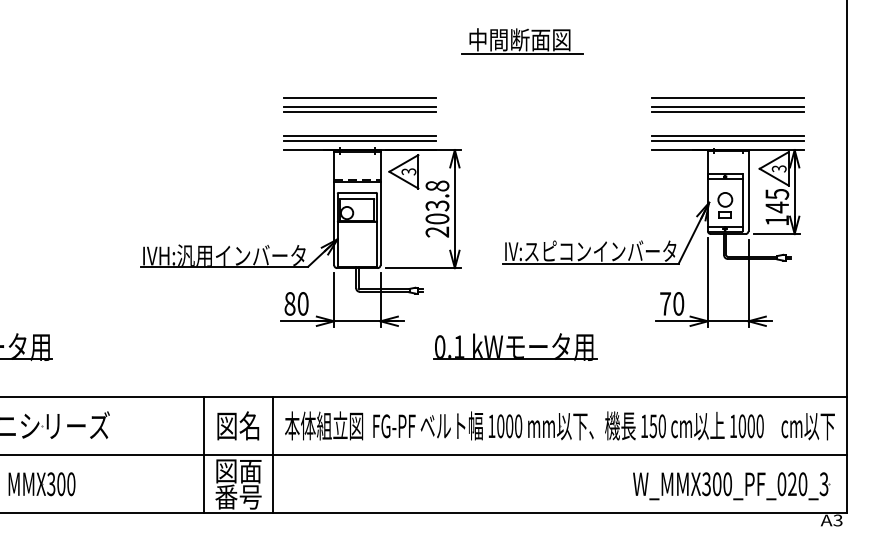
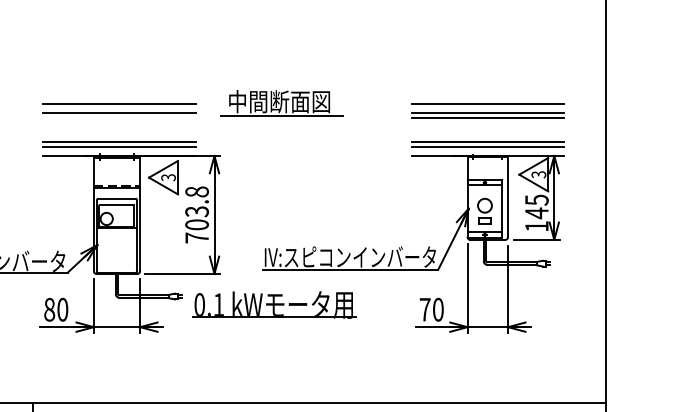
part: (522, 41) -> (282, 103), moved
line: (359, 111) -> (119, 117), removed
text: (436, 231) -> (196, 237), 203.8 -> 703.8
part: (515, 346) -> (275, 304), moved

